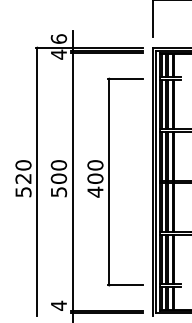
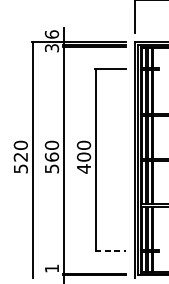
text: (58, 54) -> (51, 48), 4 -> 3
text: (58, 178) -> (51, 156), 500 -> 560
line: (125, 285) -> (110, 250), solid -> dashed
text: (58, 305) -> (51, 268), 4 -> 1

